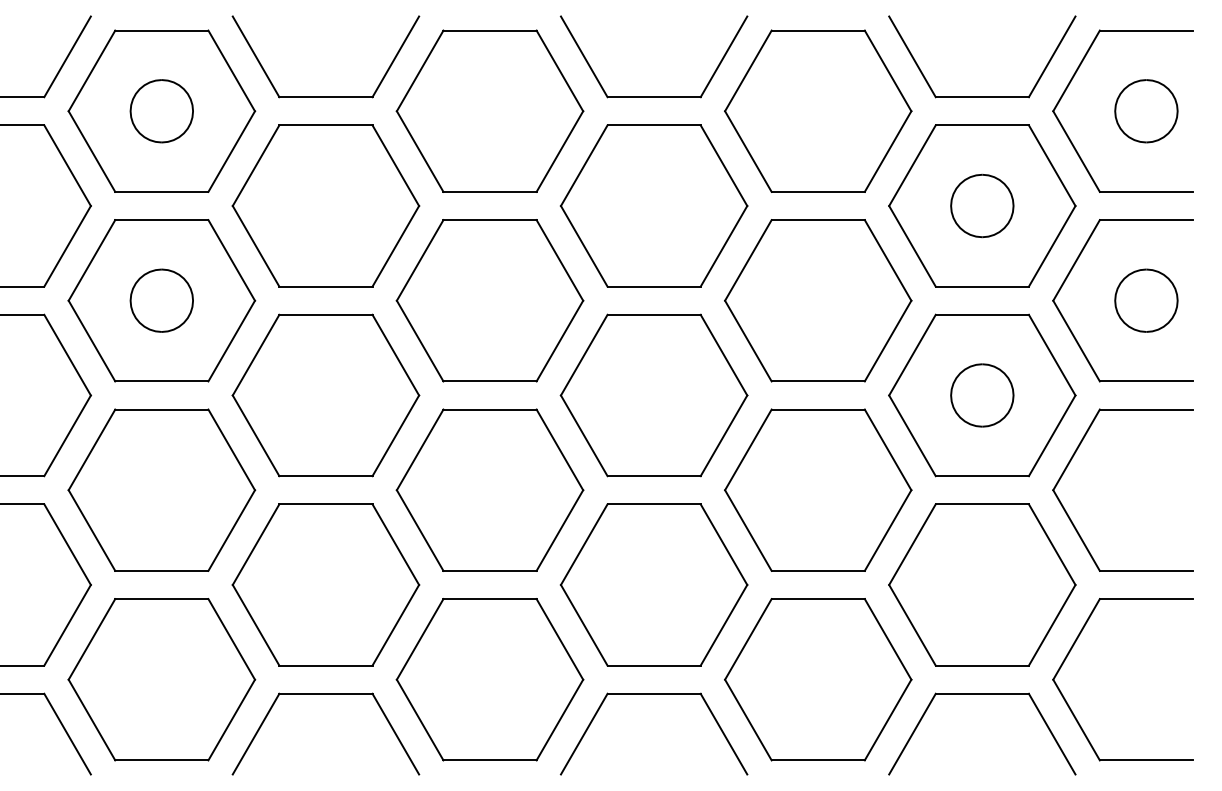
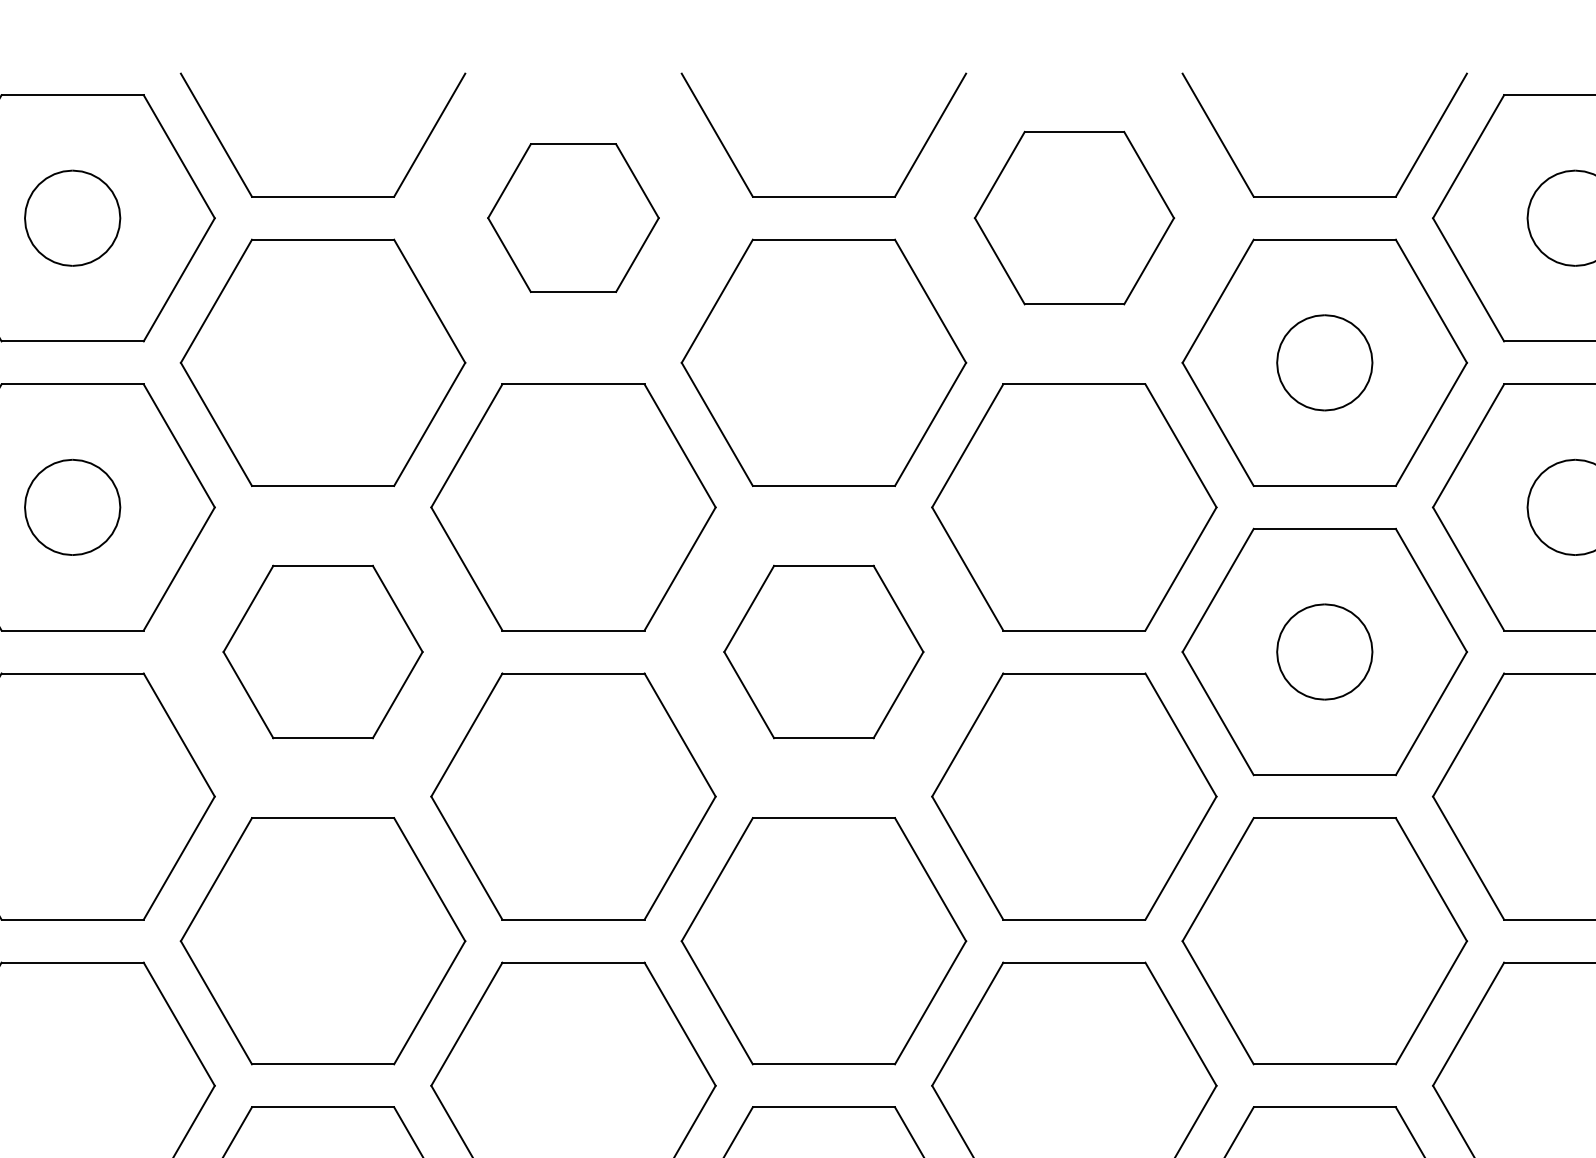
part: (489, 110) -> (572, 217), size x0.6
part: (818, 110) -> (1074, 217), size x0.7
part: (325, 395) -> (322, 652), size x0.7
part: (653, 395) -> (822, 652), size x0.7

